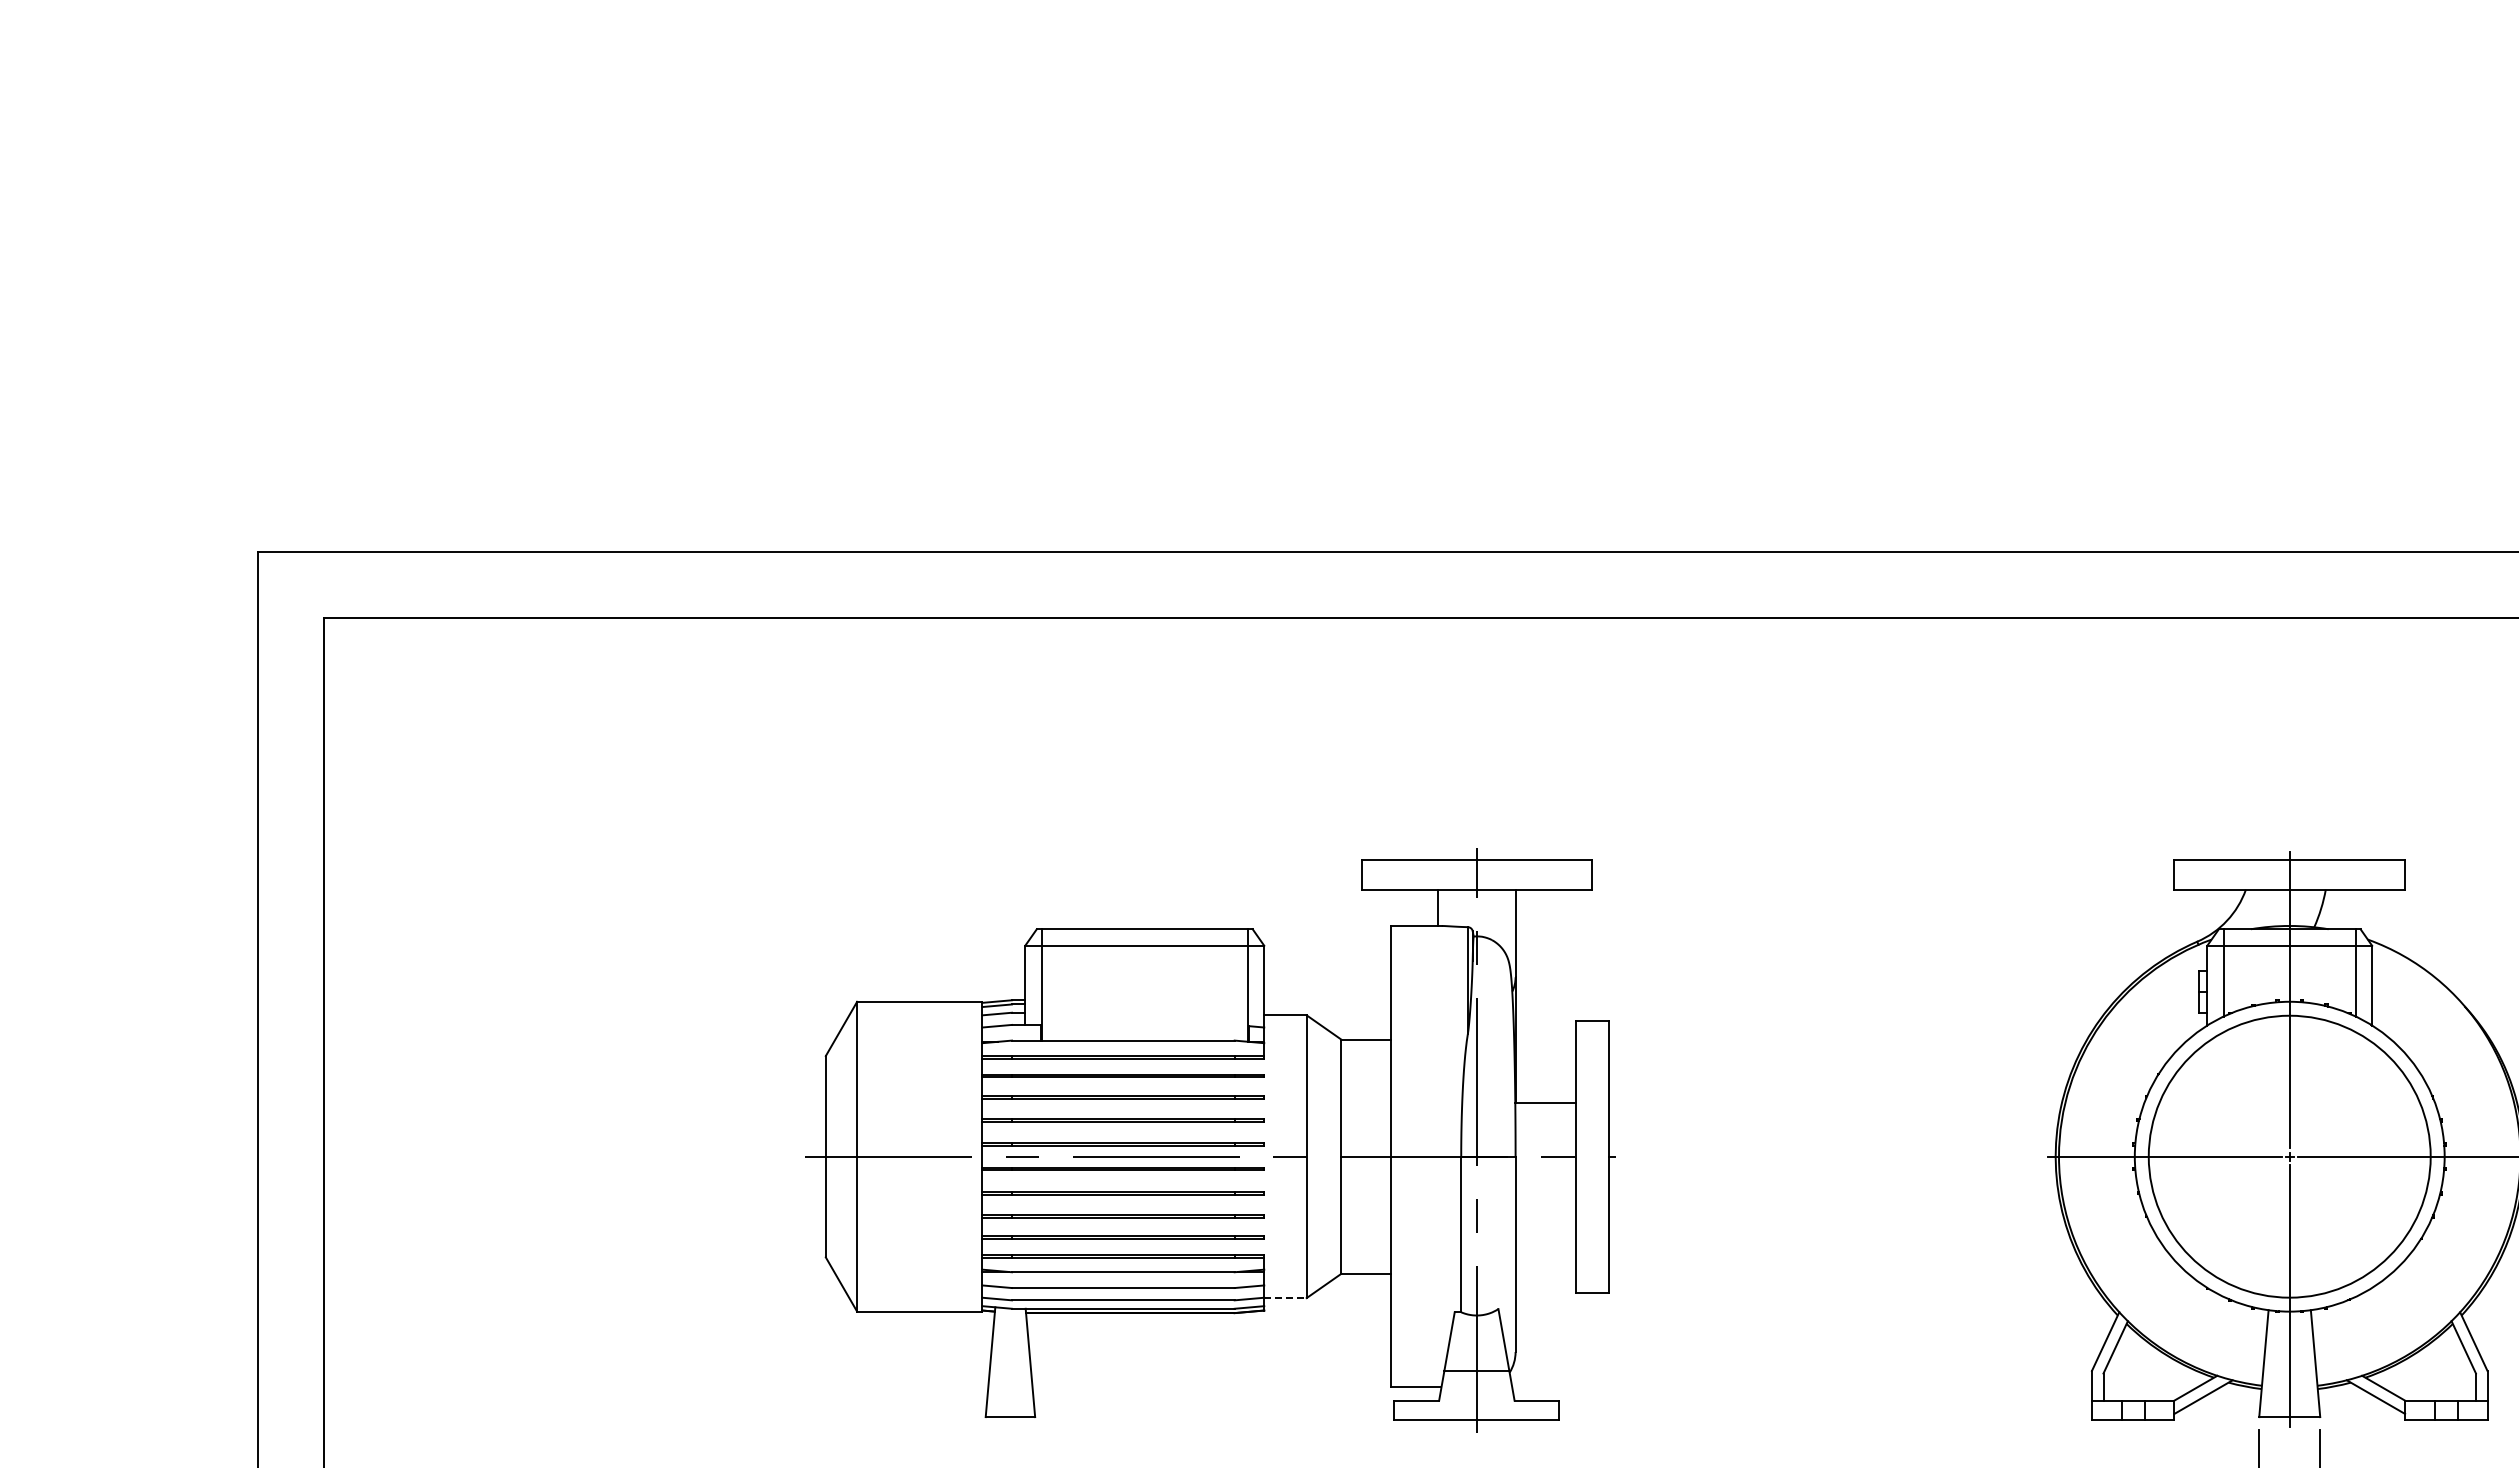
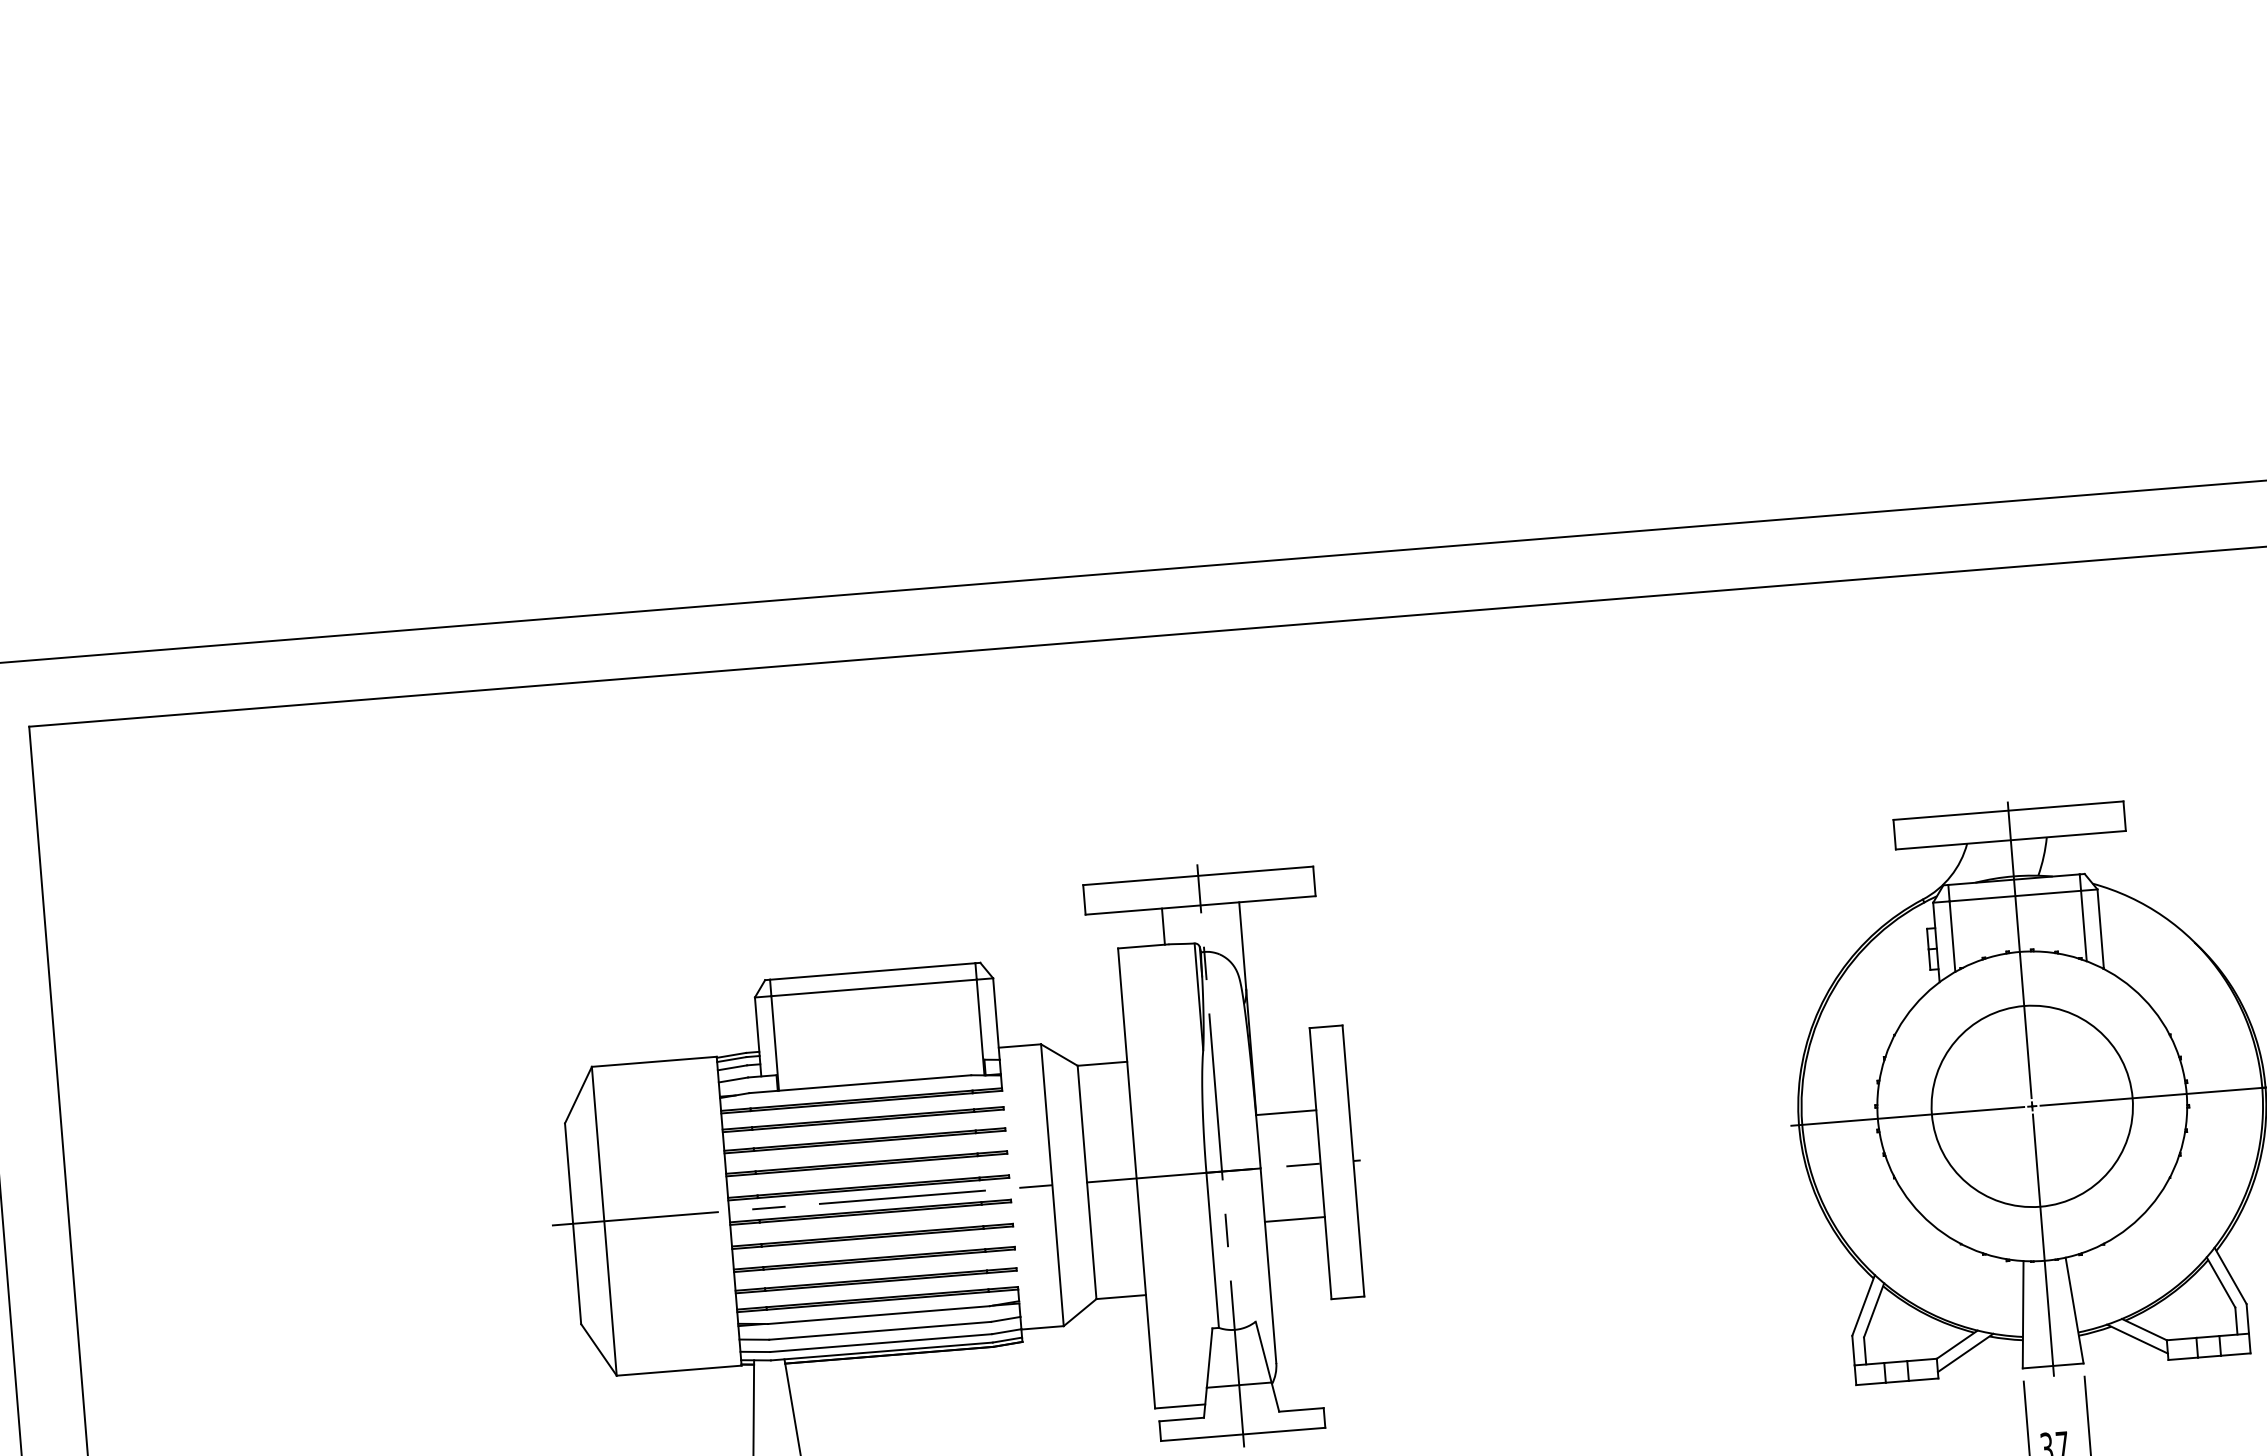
circle: (2289, 1156) -> (2032, 1106), size x0.71
line: (1545, 1210) -> (1294, 1219), added
line: (1285, 1298) -> (1042, 1328), dashed -> solid

